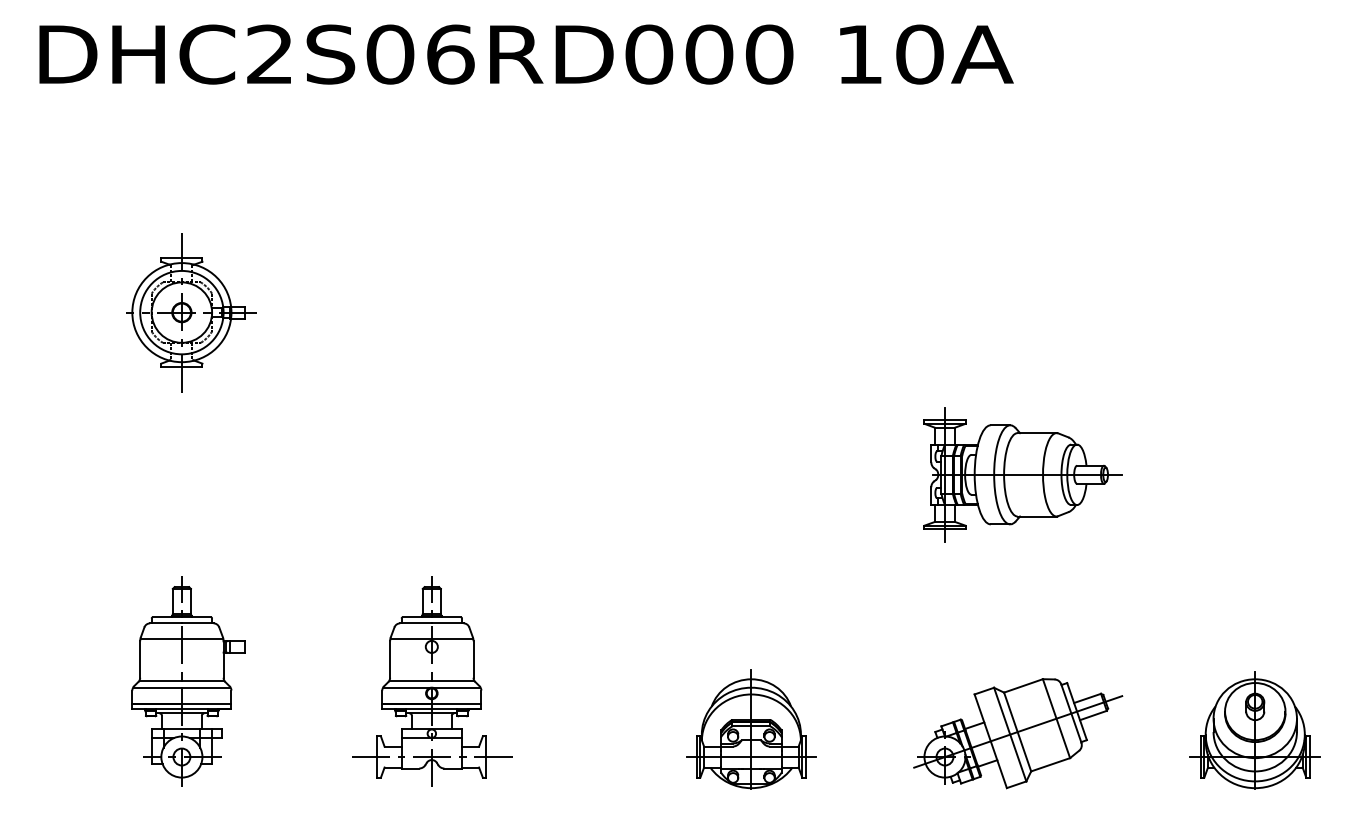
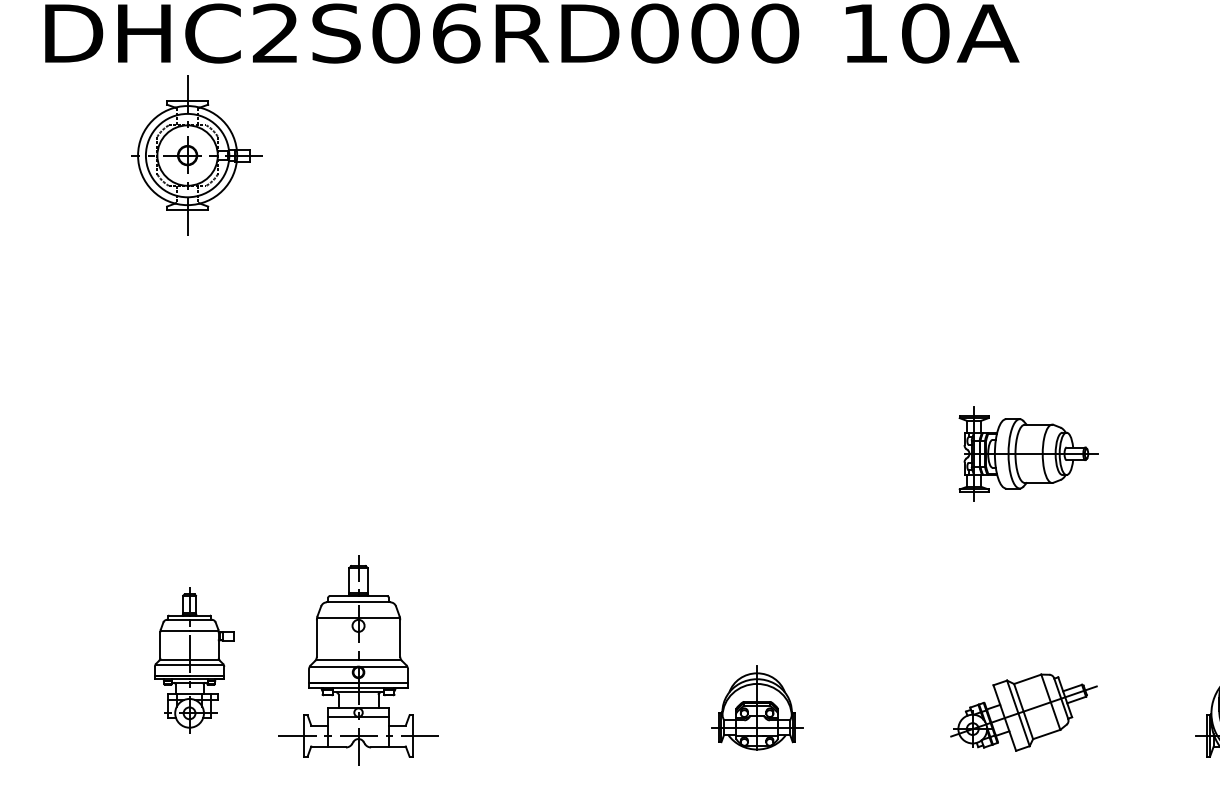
part: (191, 312) -> (197, 155), moved
part: (1022, 474) -> (1028, 453), size x0.7
part: (188, 681) -> (194, 660), size x0.7
part: (432, 681) -> (359, 660), moved
part: (751, 729) -> (757, 708), size x0.7
part: (1018, 733) -> (1024, 712), size x0.7

